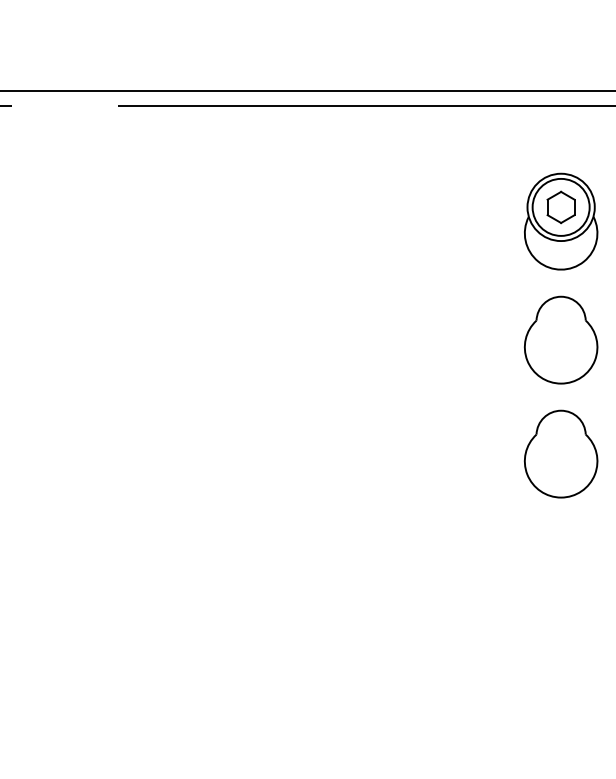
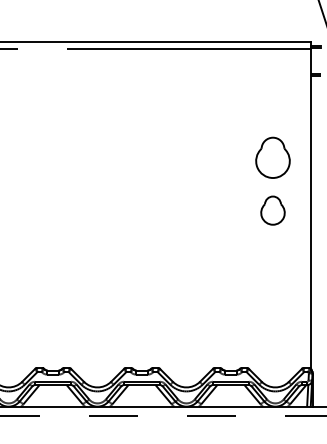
part: (560, 220) -> (272, 102), removed
part: (560, 453) -> (272, 210), size x0.7

